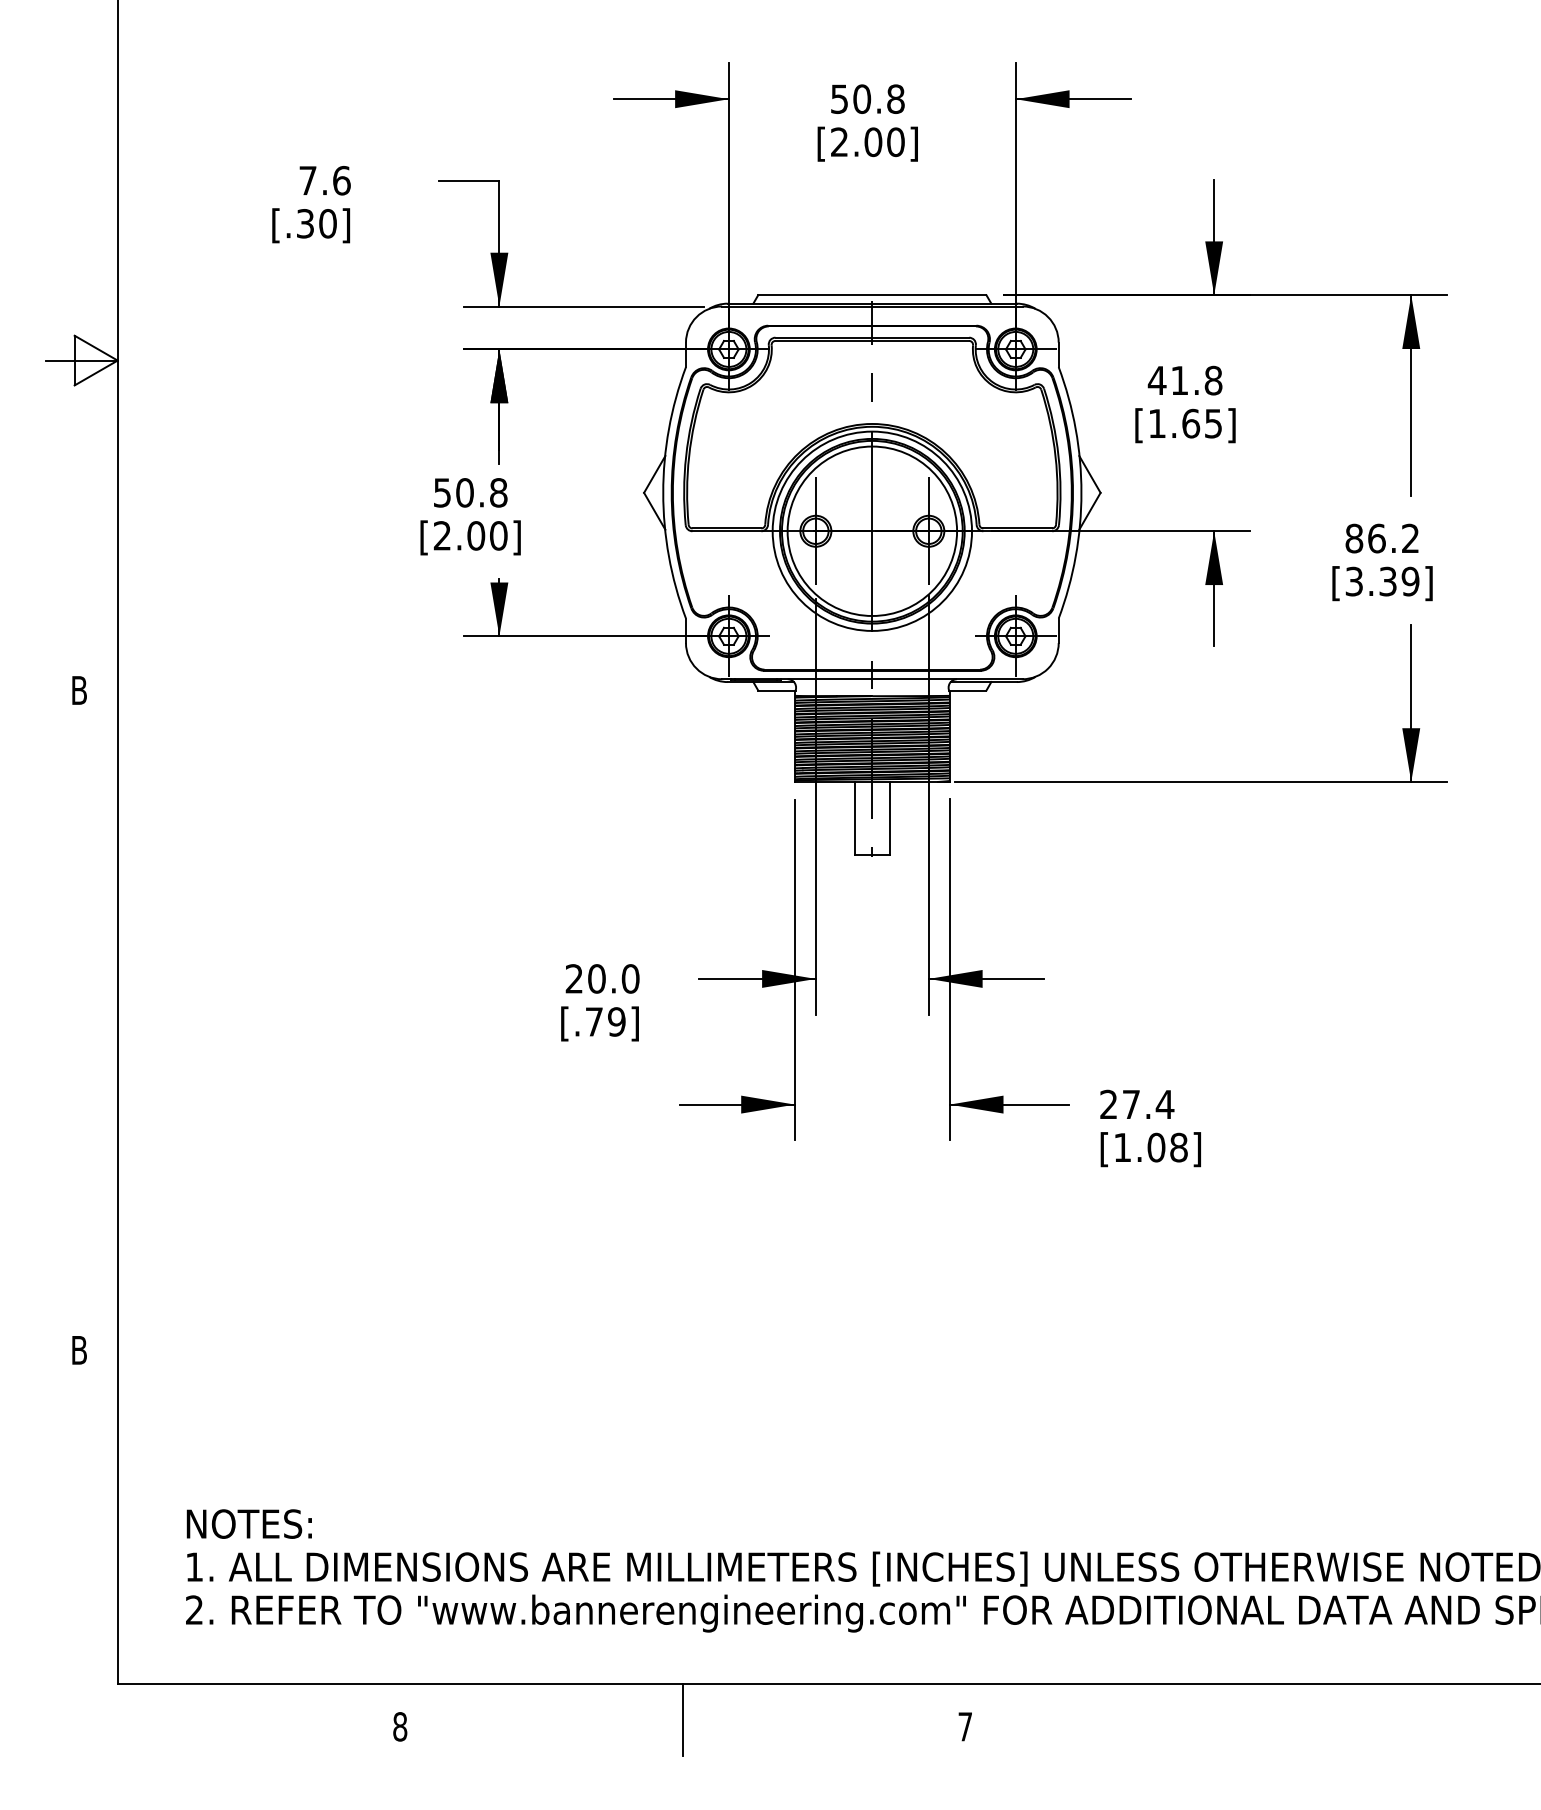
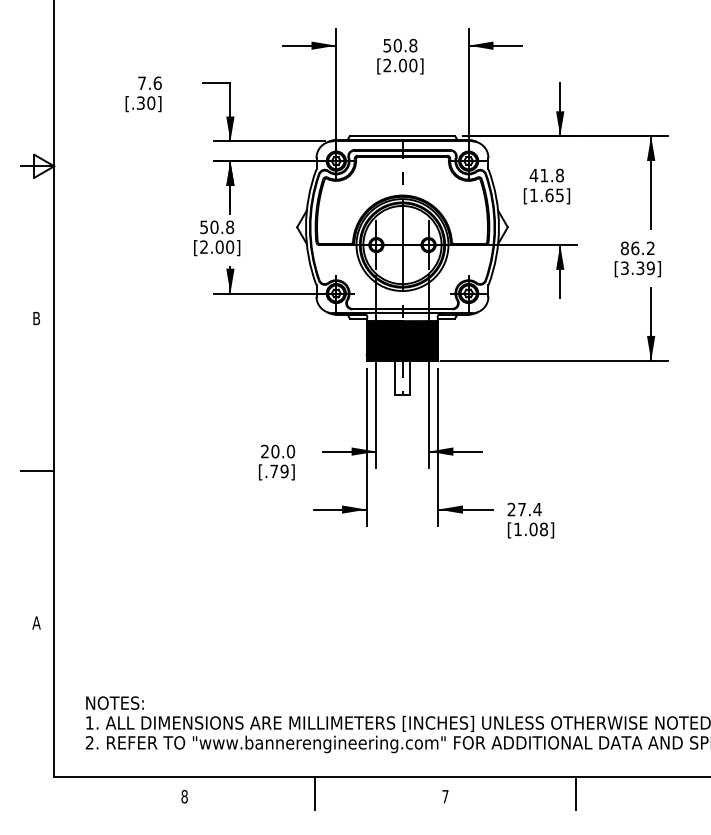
line: (81, 1019) -> (37, 470), added
text: (79, 1349) -> (36, 622), B -> A
line: (1247, 1717) -> (575, 792), added

